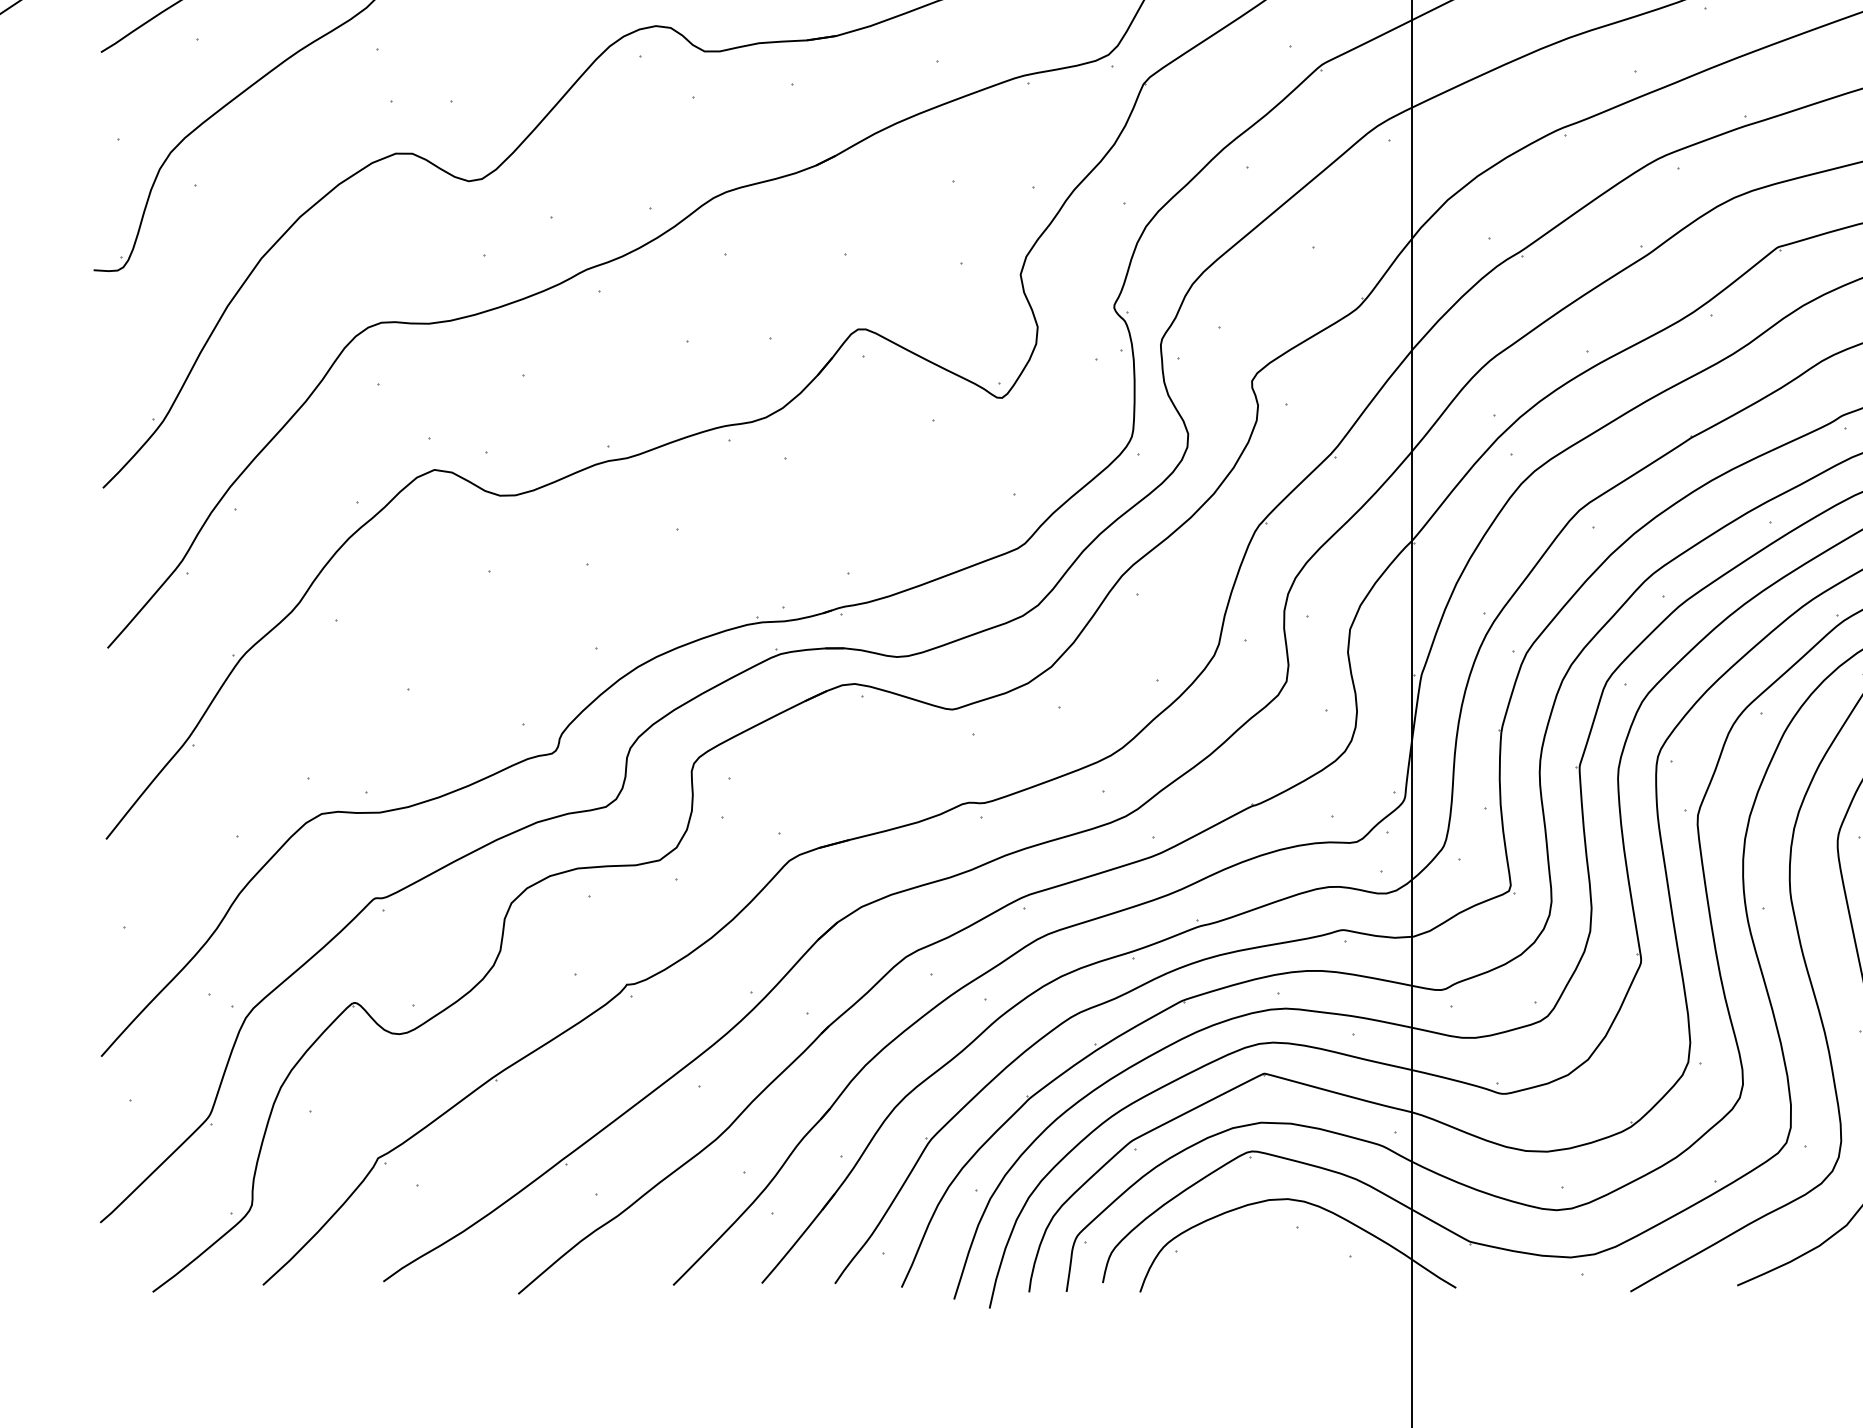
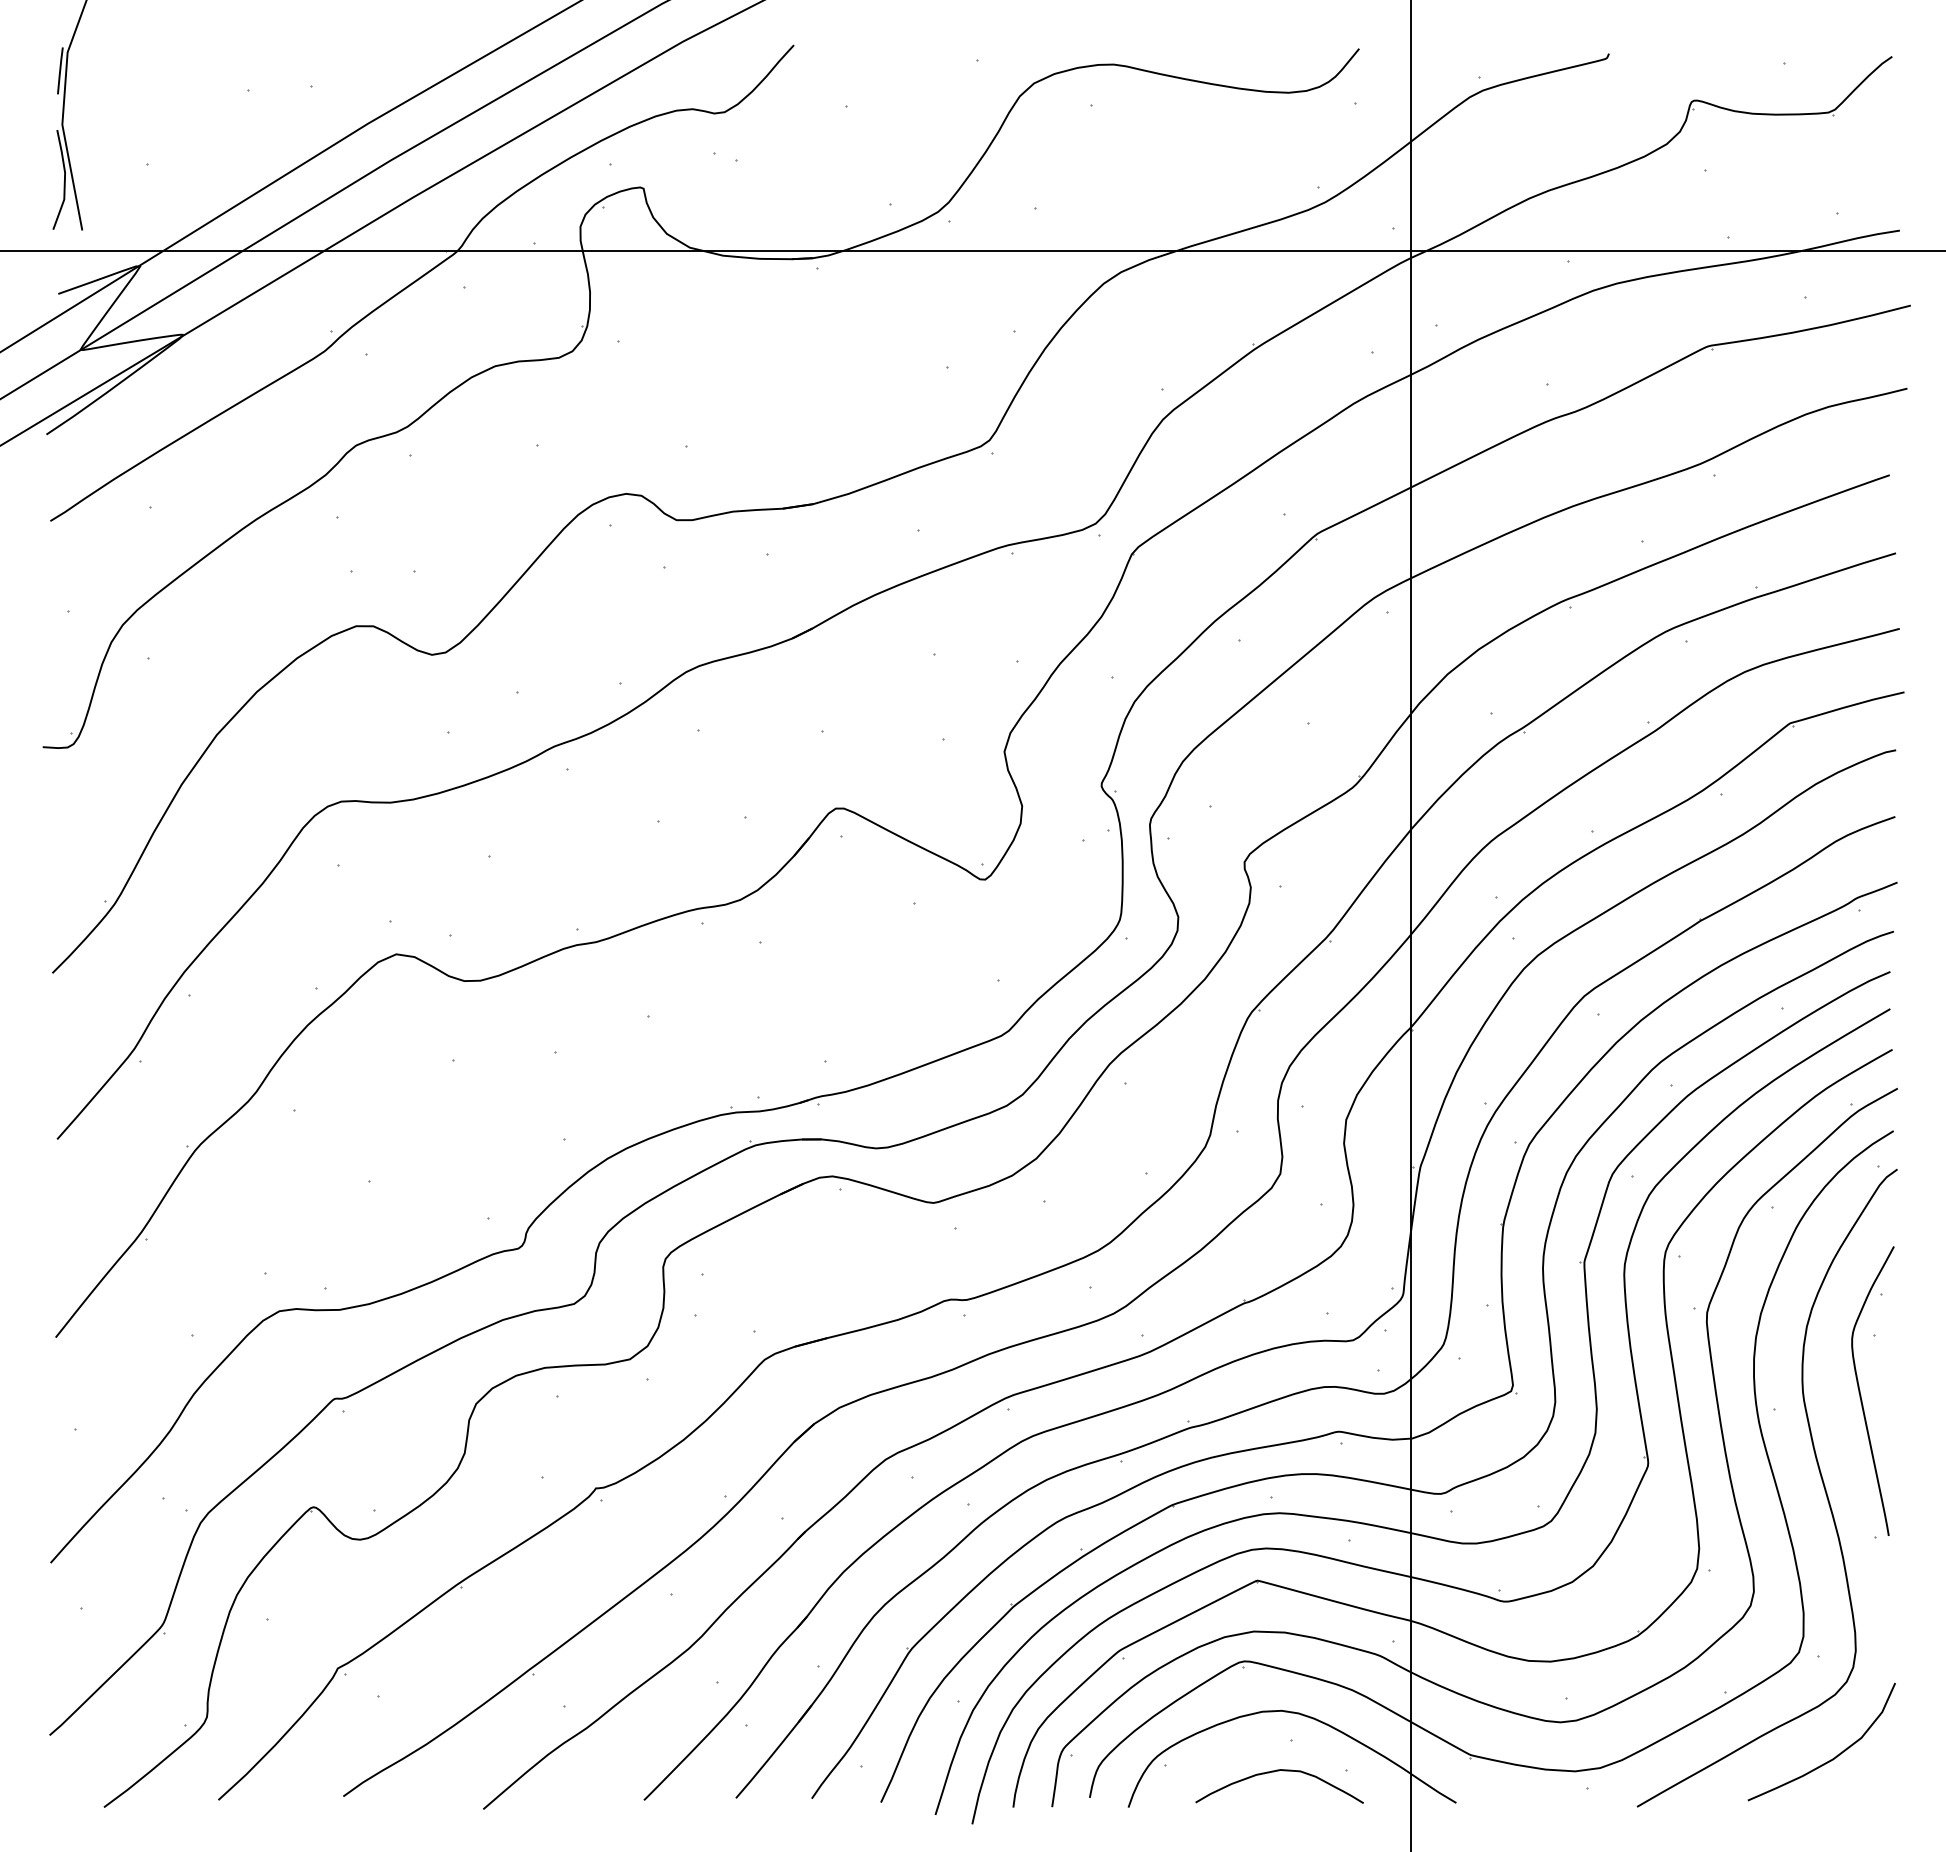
curve: (1280, 1258) -> (1274, 1772), added

